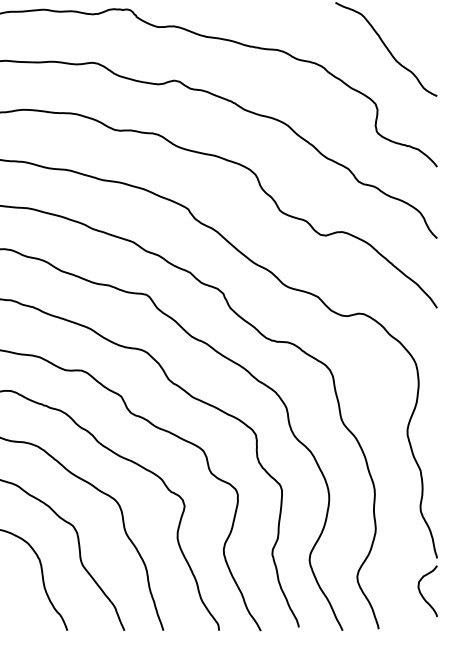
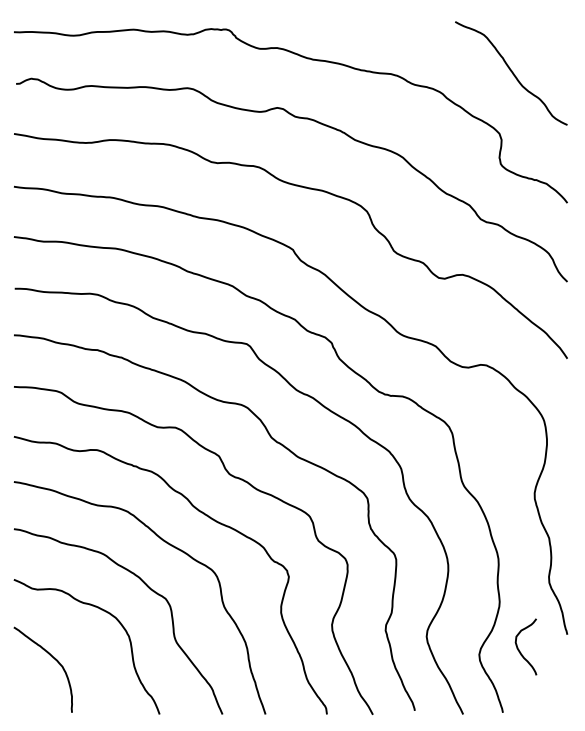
curve: (421, 593) -> (519, 649), moved

